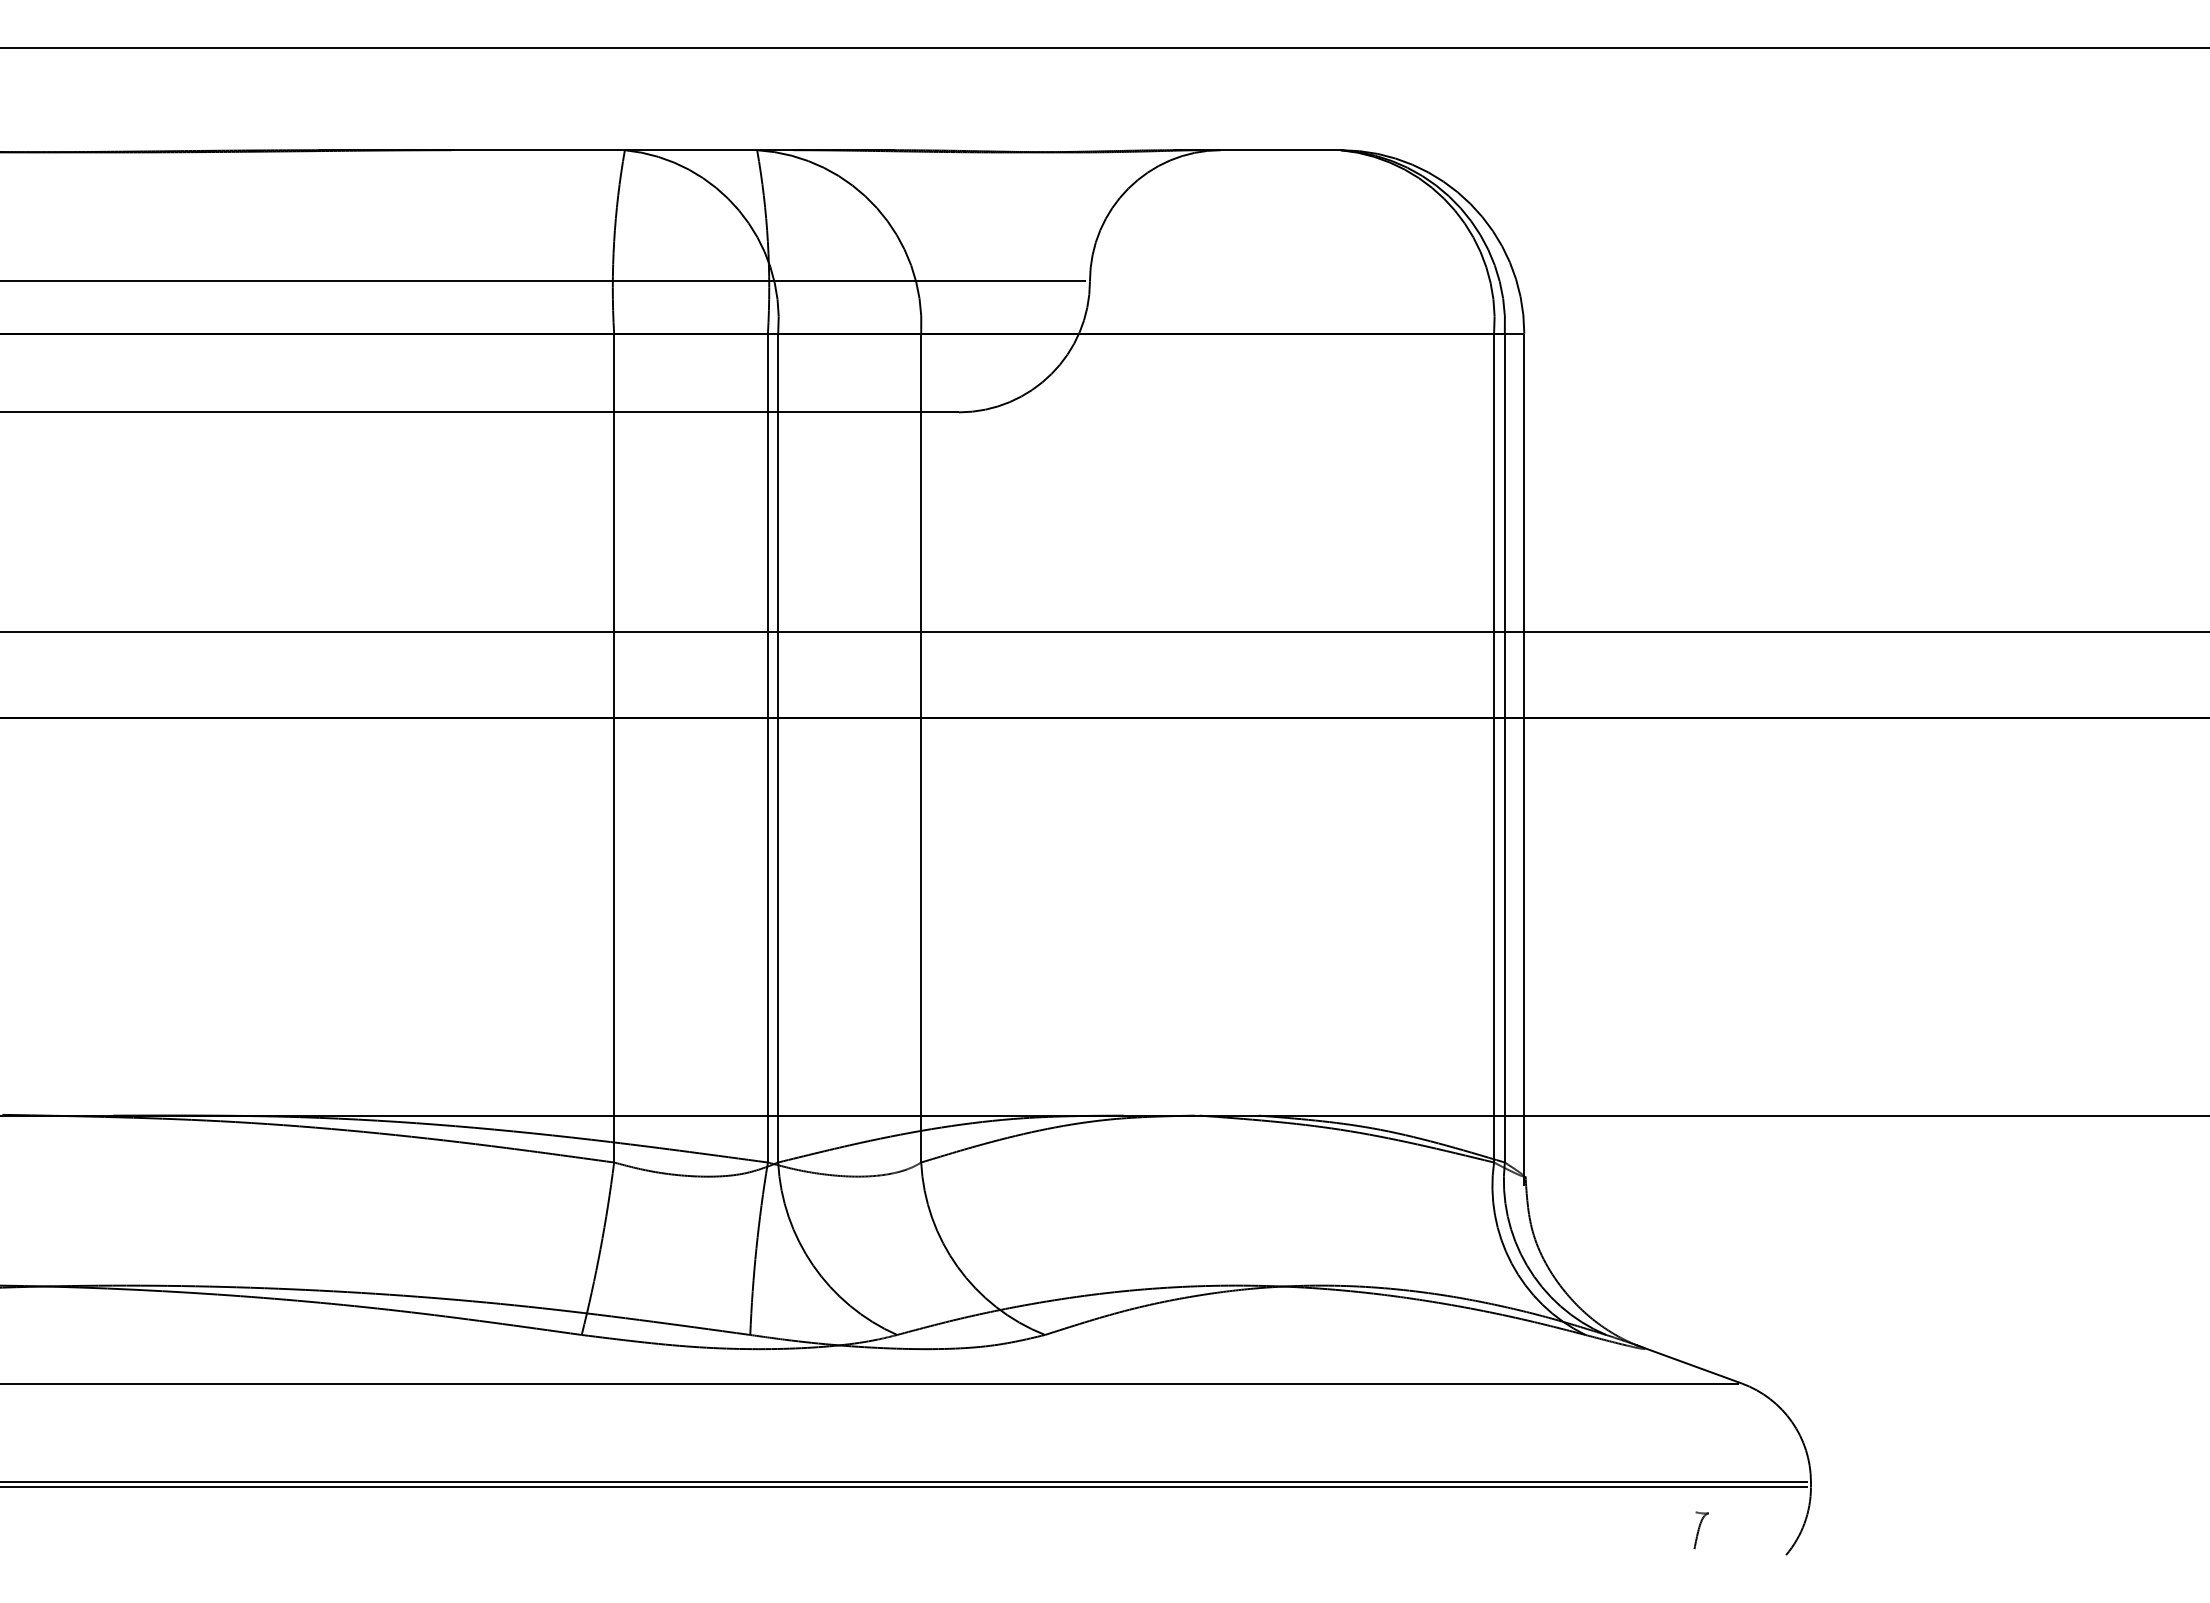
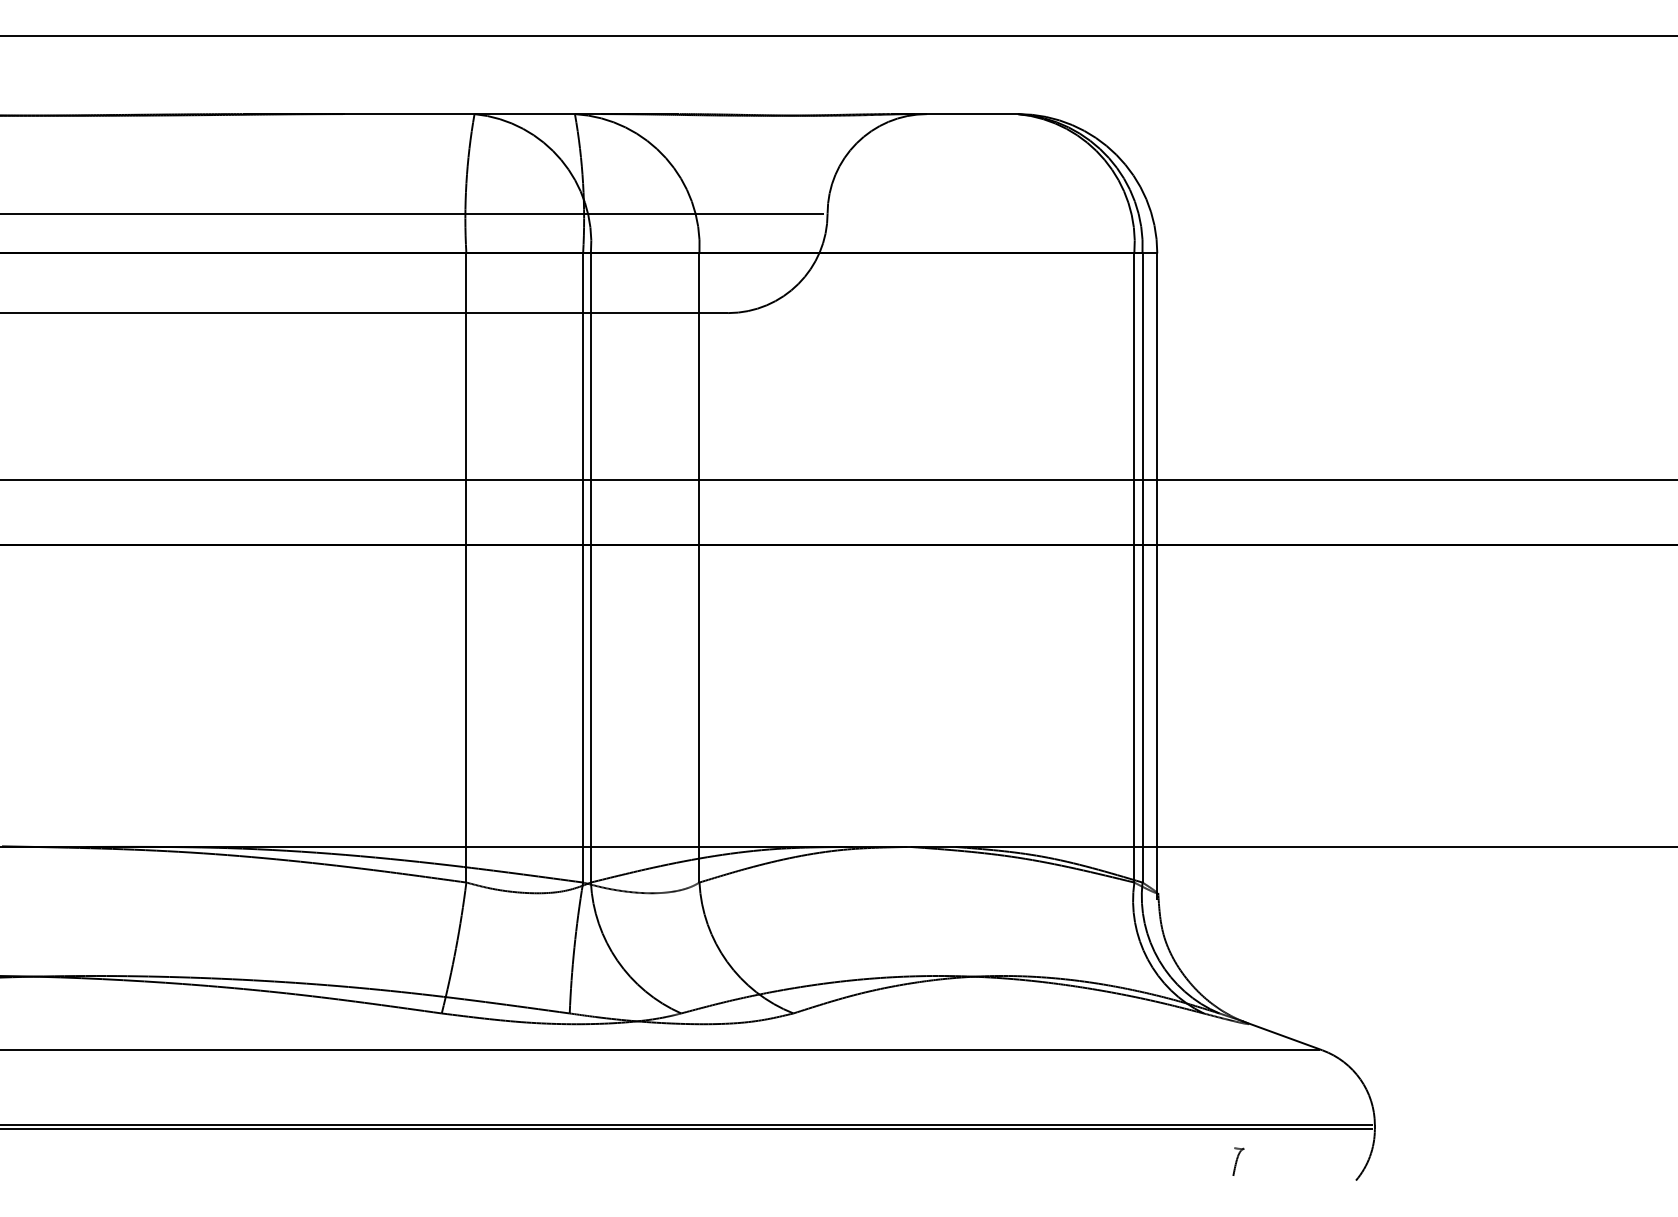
curve: (1699, 1529) -> (1237, 1161), moved

